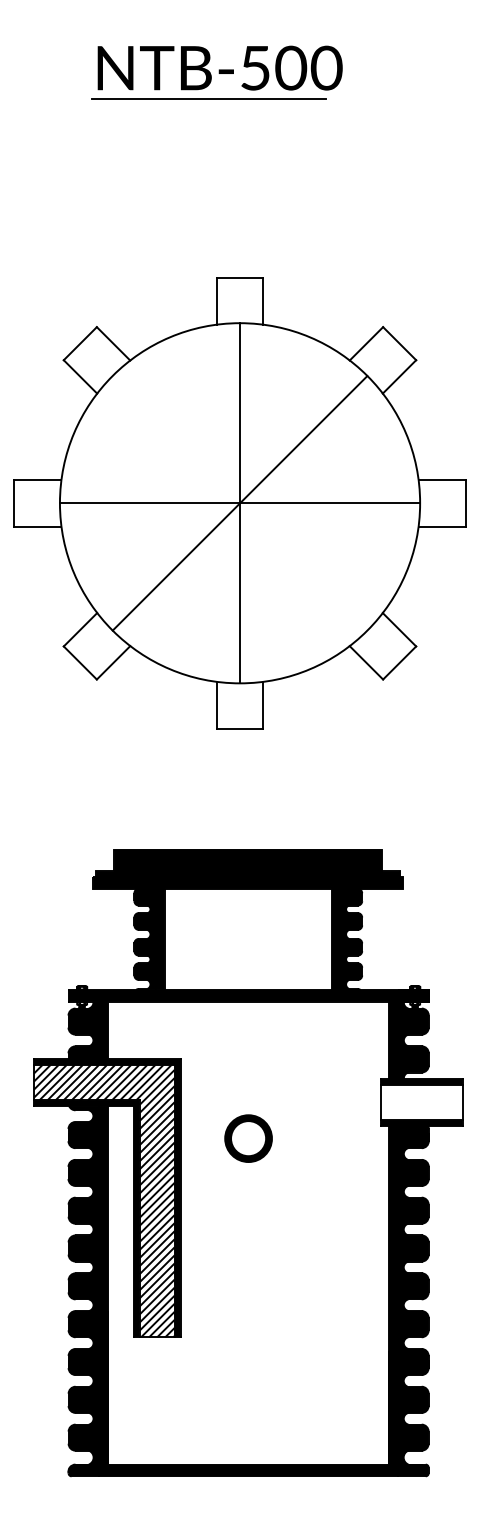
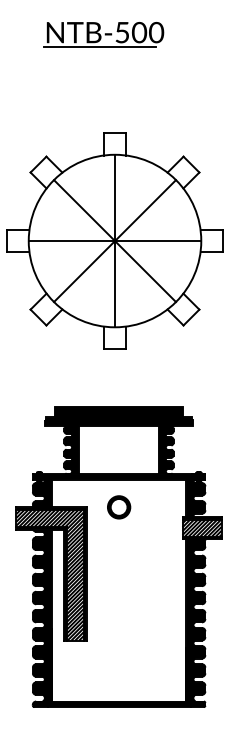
line: (241, 504) -> (115, 241), added
hatch: (420, 1101) -> (201, 527), added
part: (249, 1138) -> (119, 507), moved

